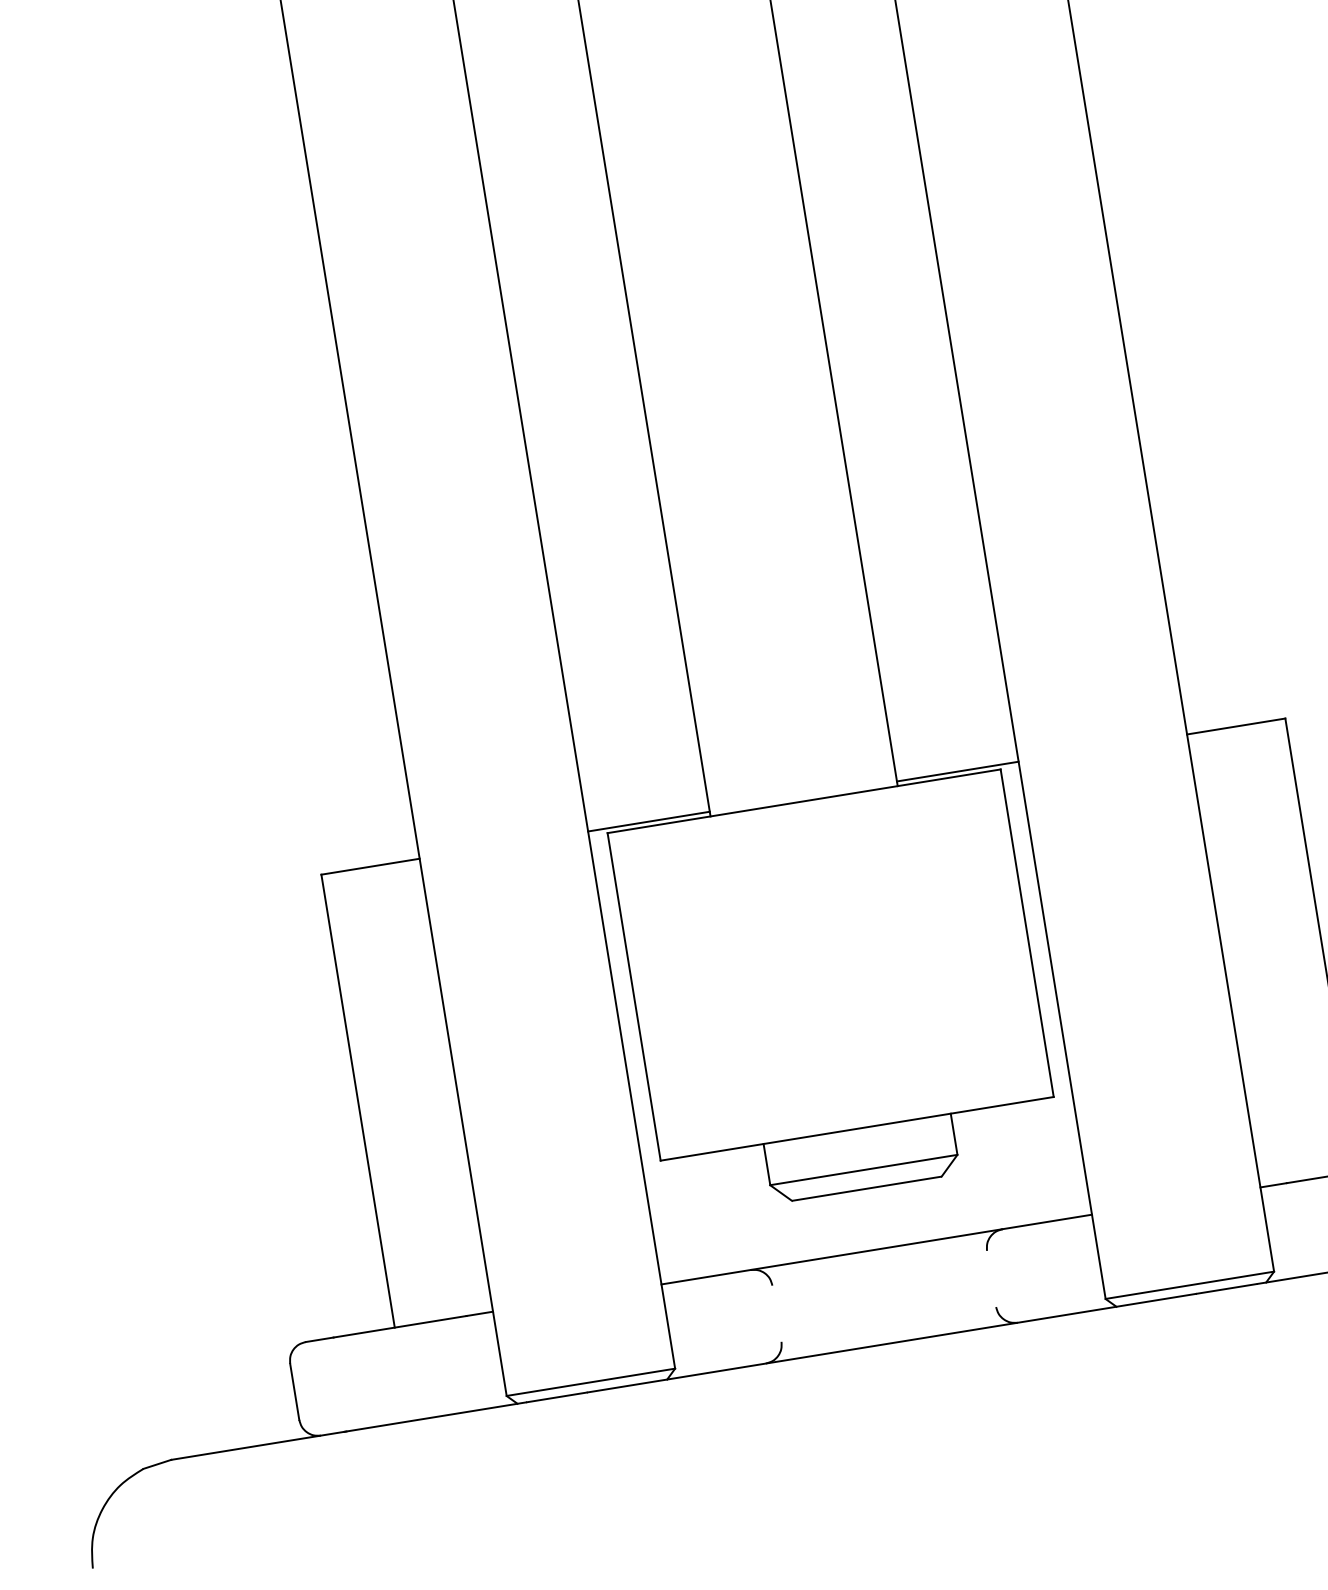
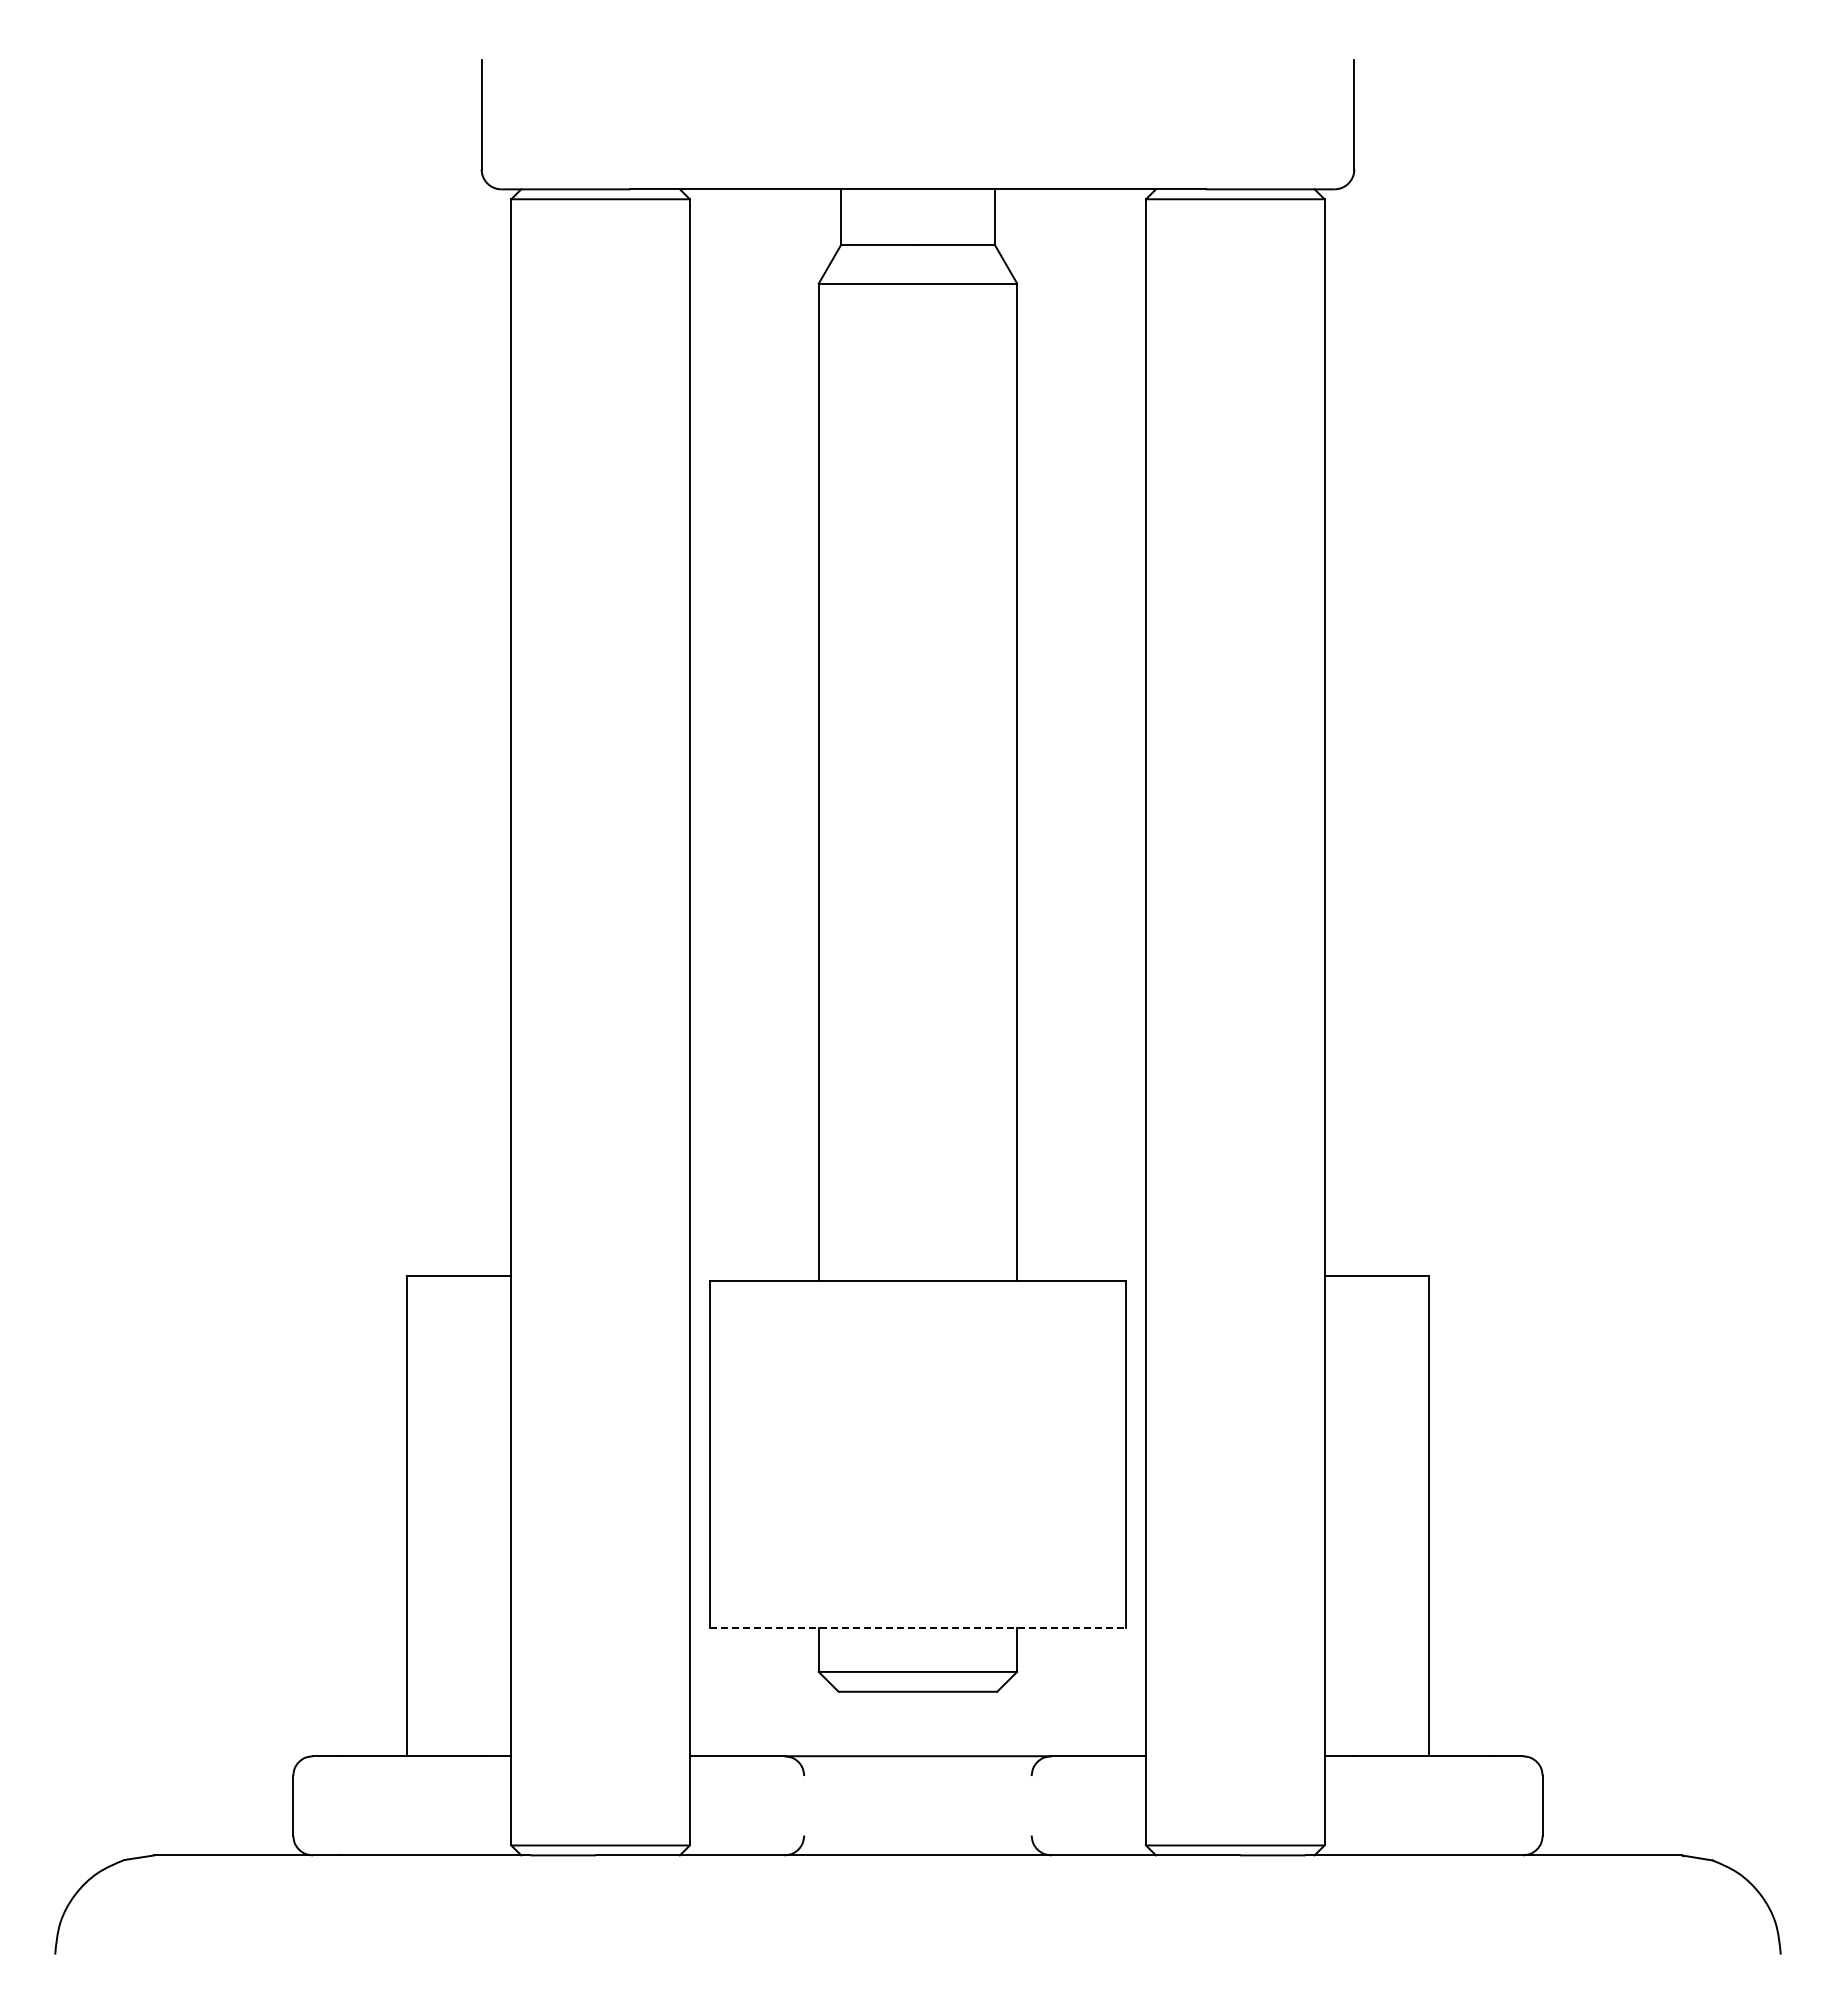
line: (957, 771) -> (1081, 1276), removed
line: (648, 821) -> (753, 1276), removed
line: (857, 1128) -> (918, 1628), solid -> dashed

